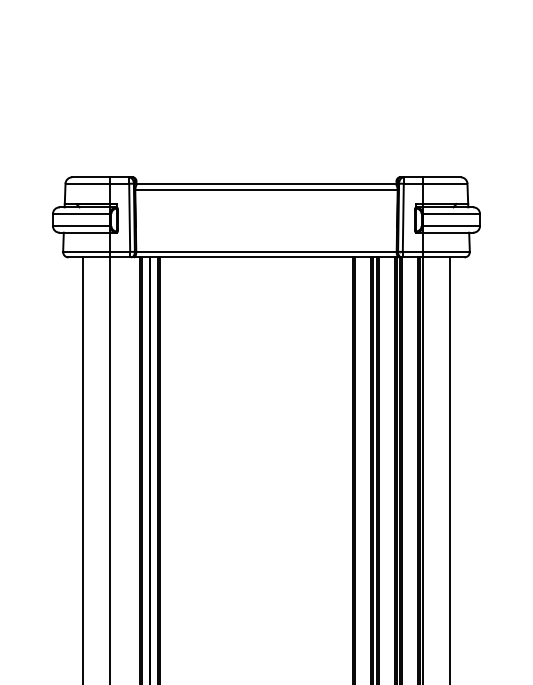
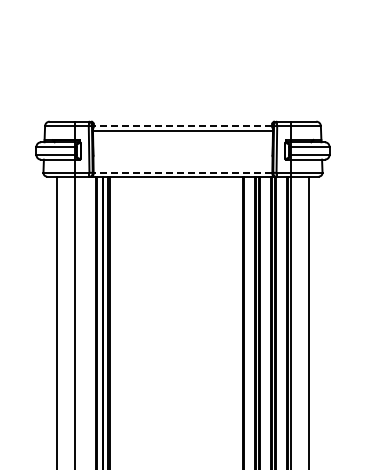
line: (265, 184) -> (182, 126), solid -> dashed
line: (265, 251) -> (182, 172), solid -> dashed

